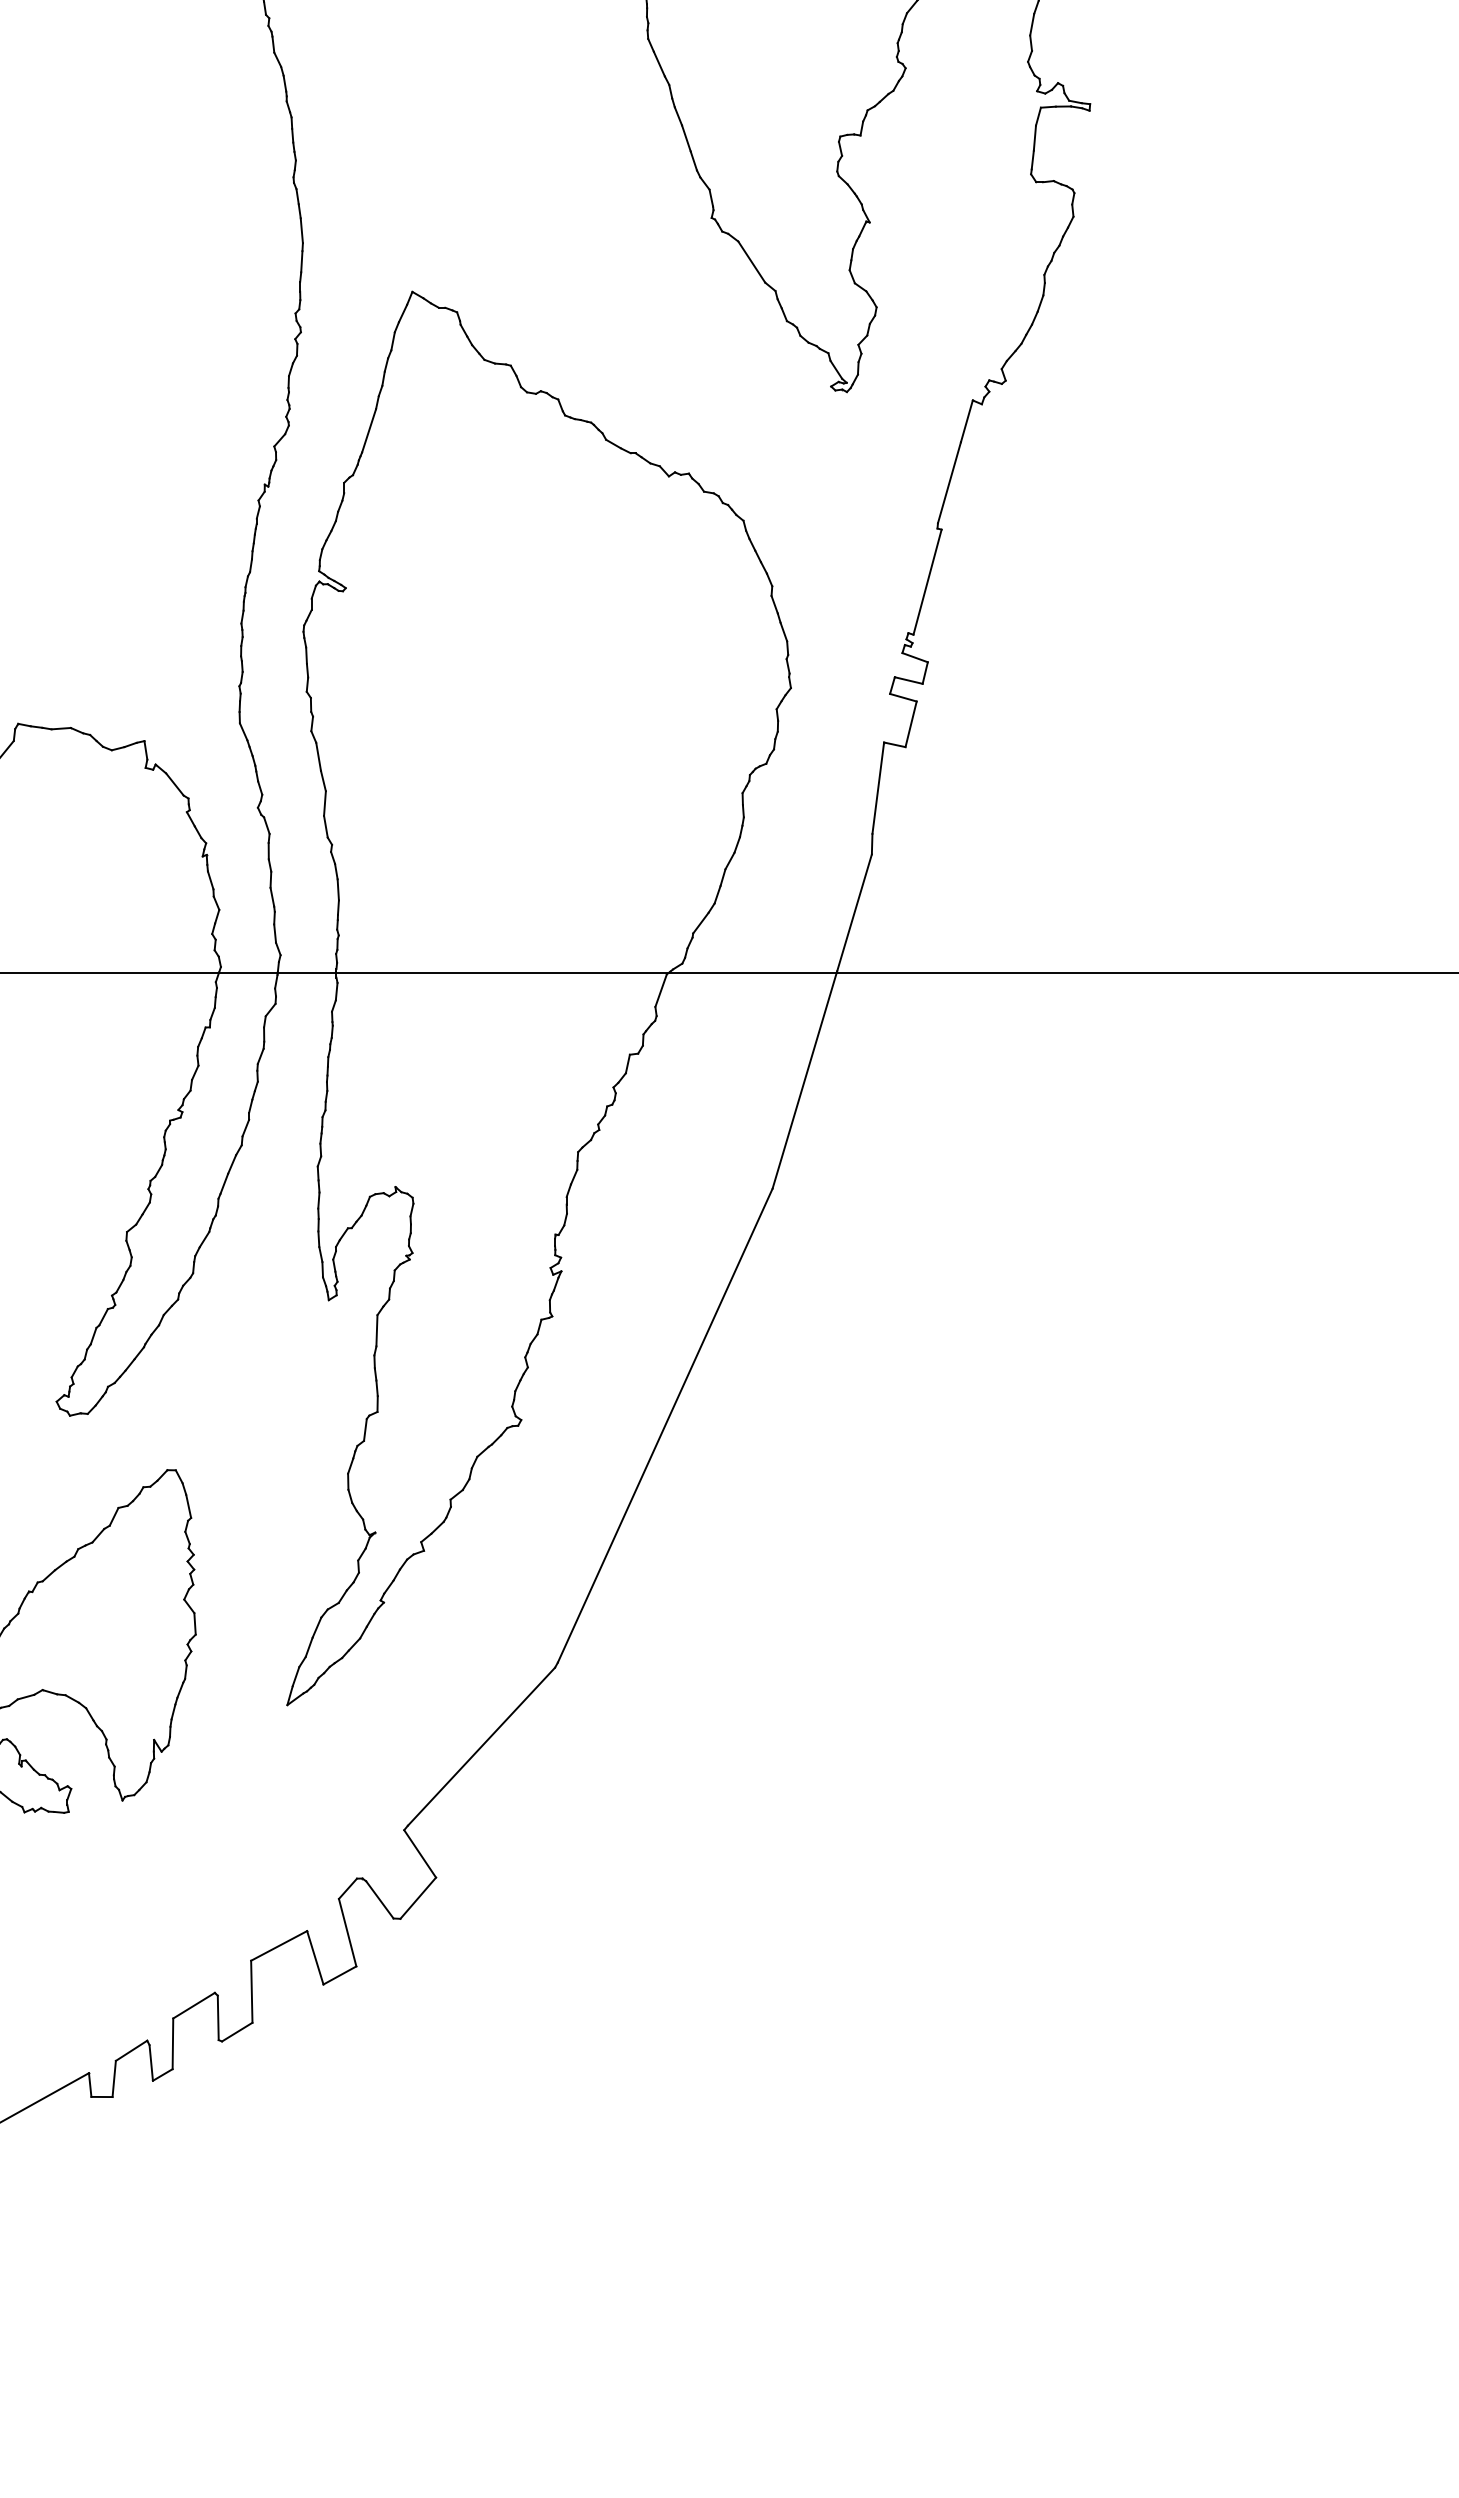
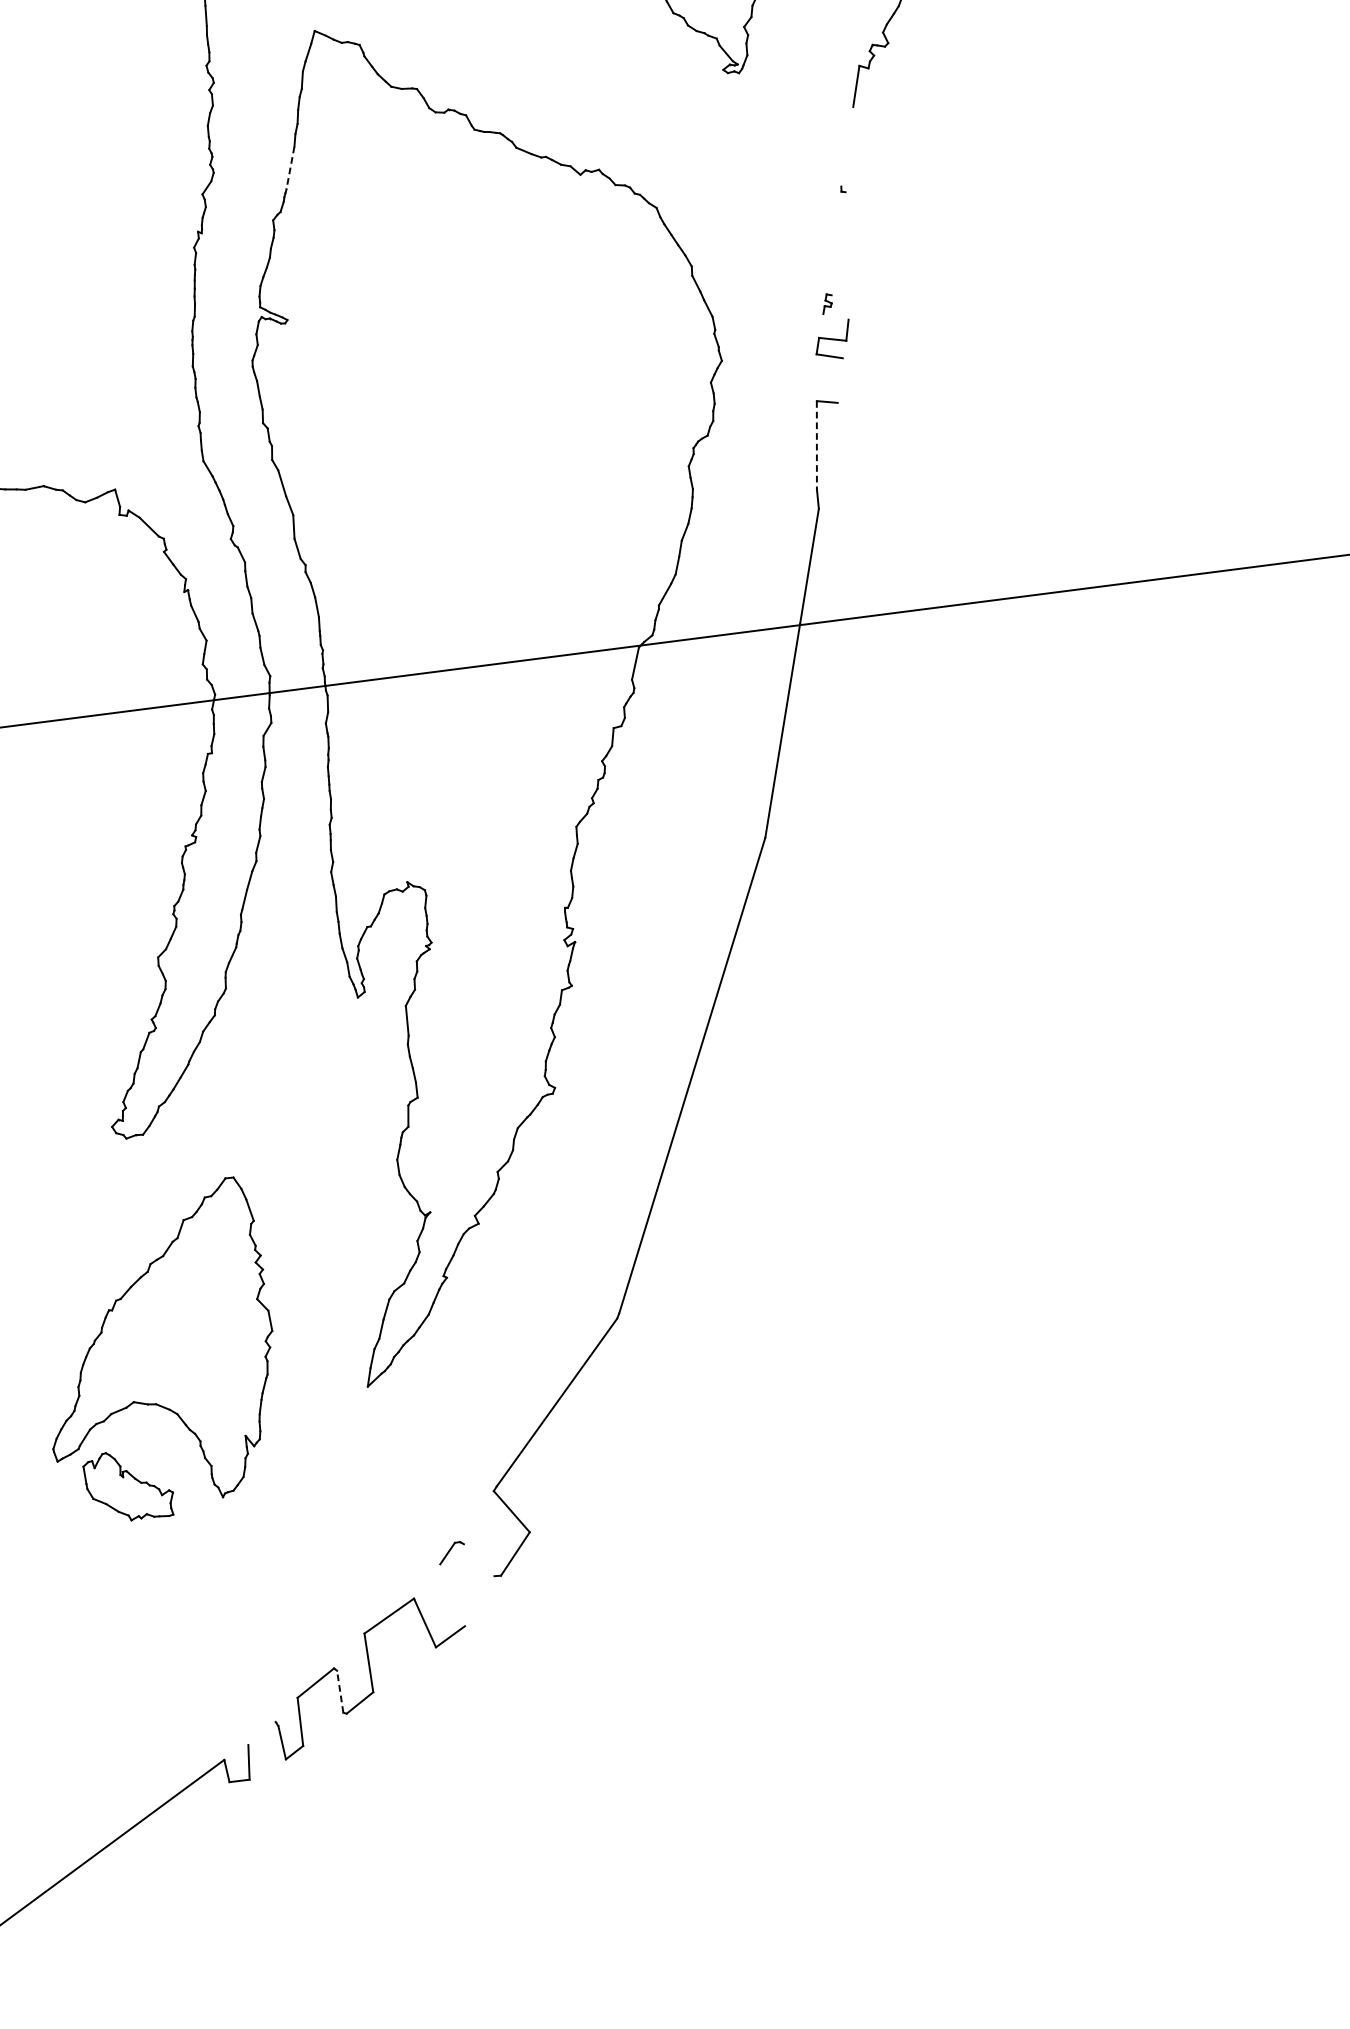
line: (369, 430) -> (290, 167), solid -> dashed
line: (948, 482) -> (846, 146), removed
line: (927, 581) -> (838, 243), removed
line: (914, 657) -> (835, 316), removed
line: (910, 724) -> (839, 380), removed
line: (878, 788) -> (817, 445), solid -> dashed
line: (379, 1899) -> (478, 1559), removed
line: (347, 1932) -> (452, 1595), removed
line: (218, 2017) -> (340, 1691), solid -> dashed
line: (131, 2050) -> (261, 1733), removed

